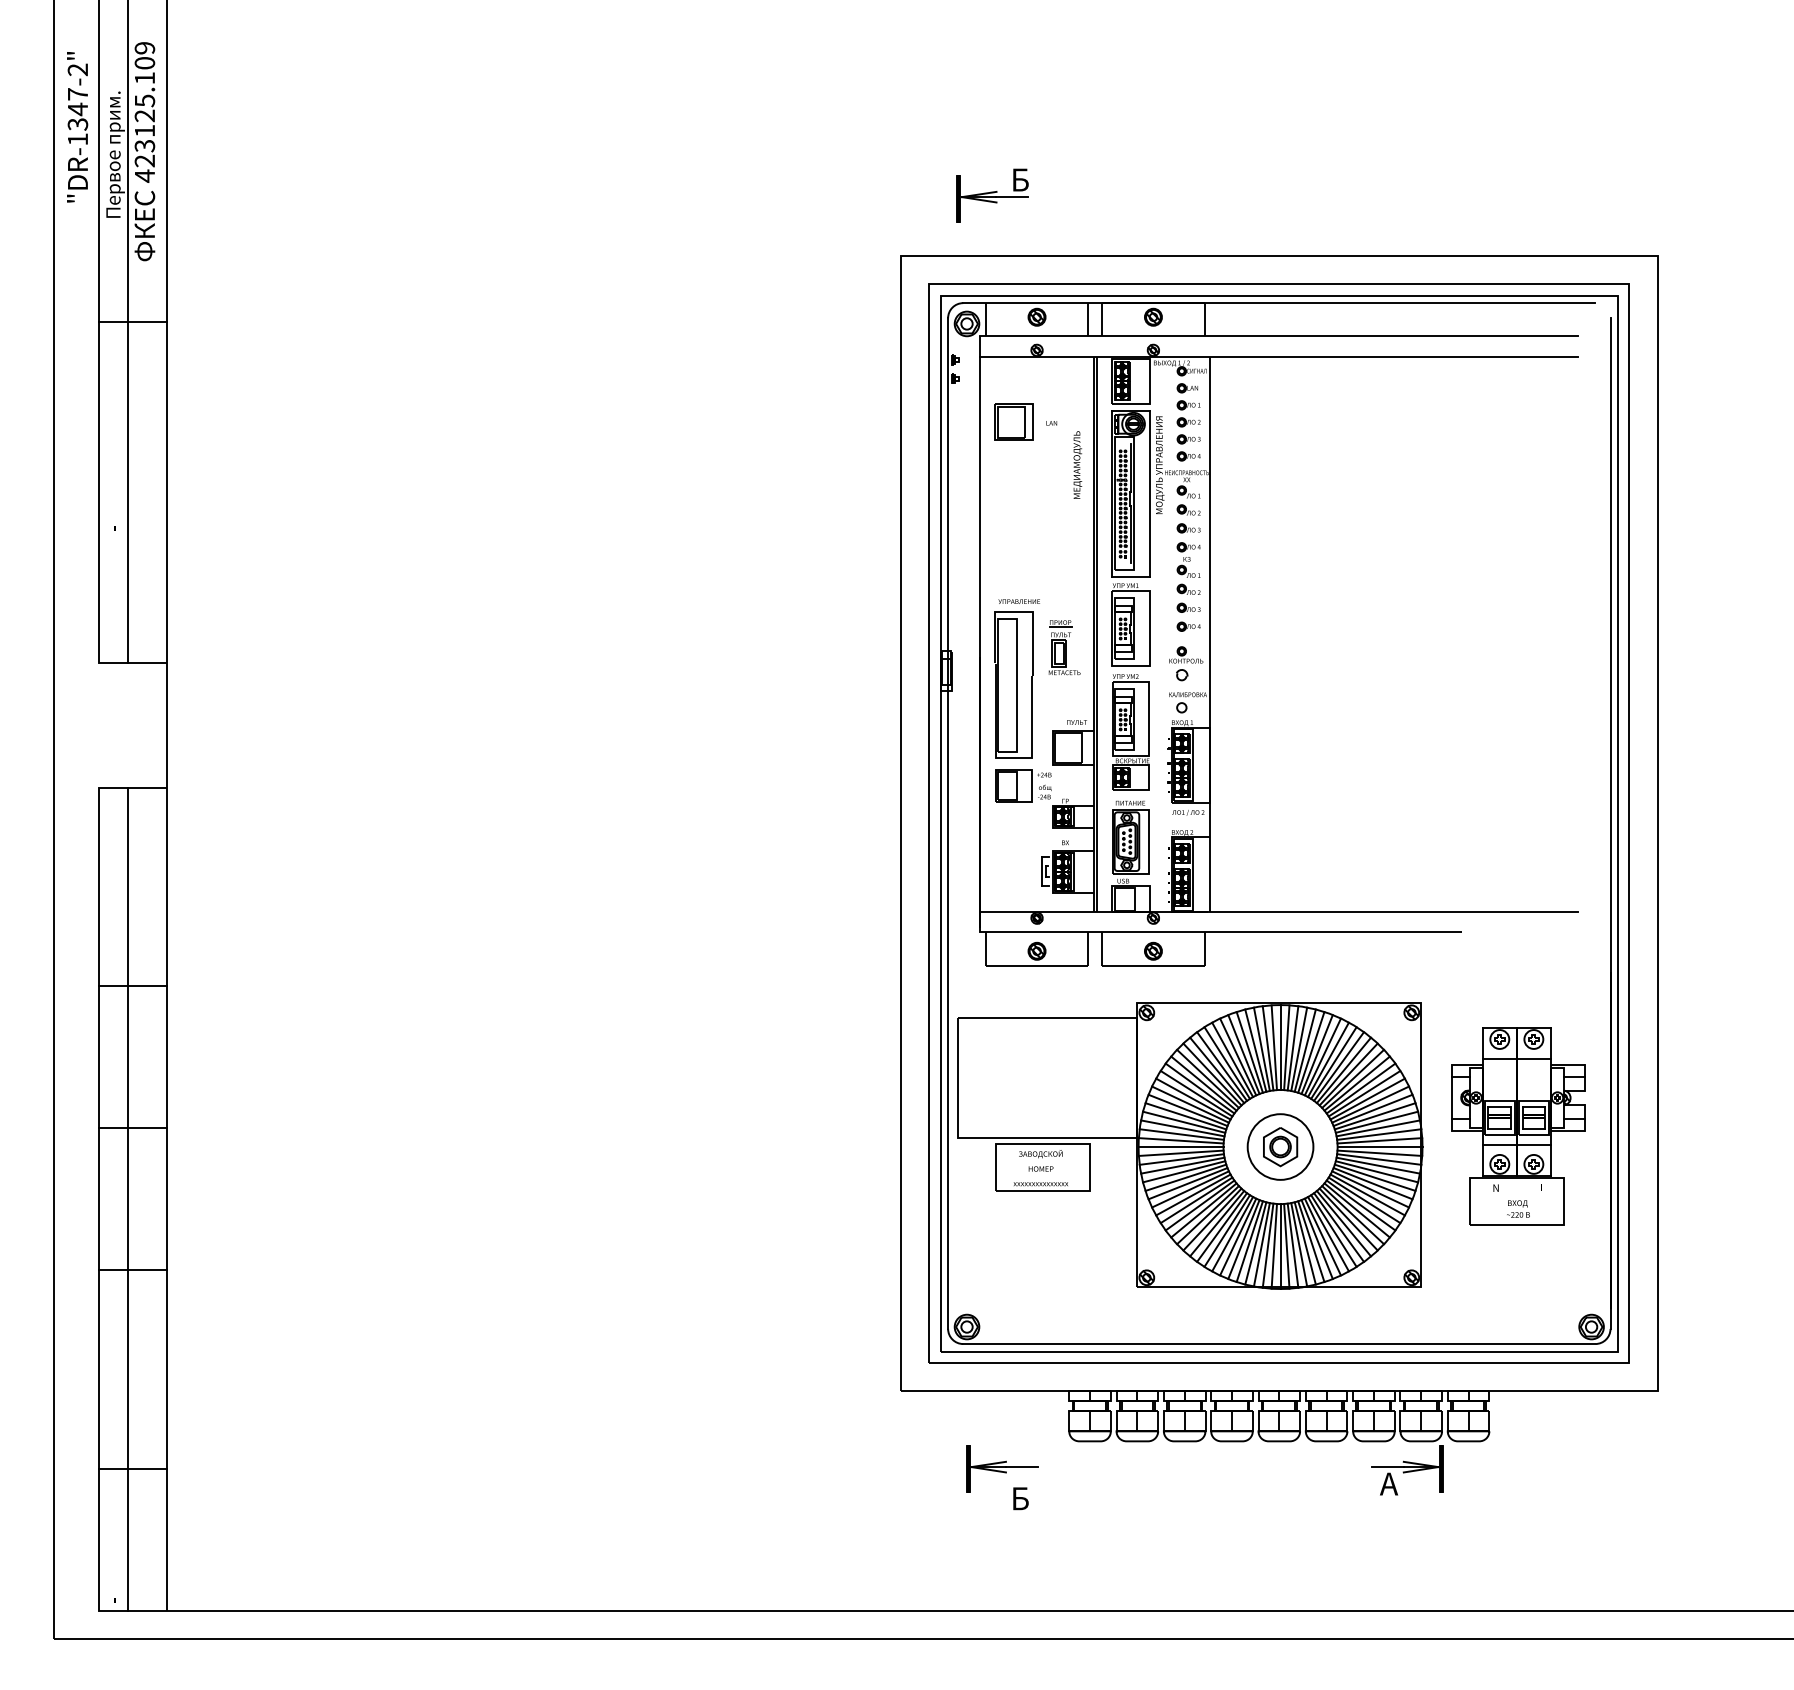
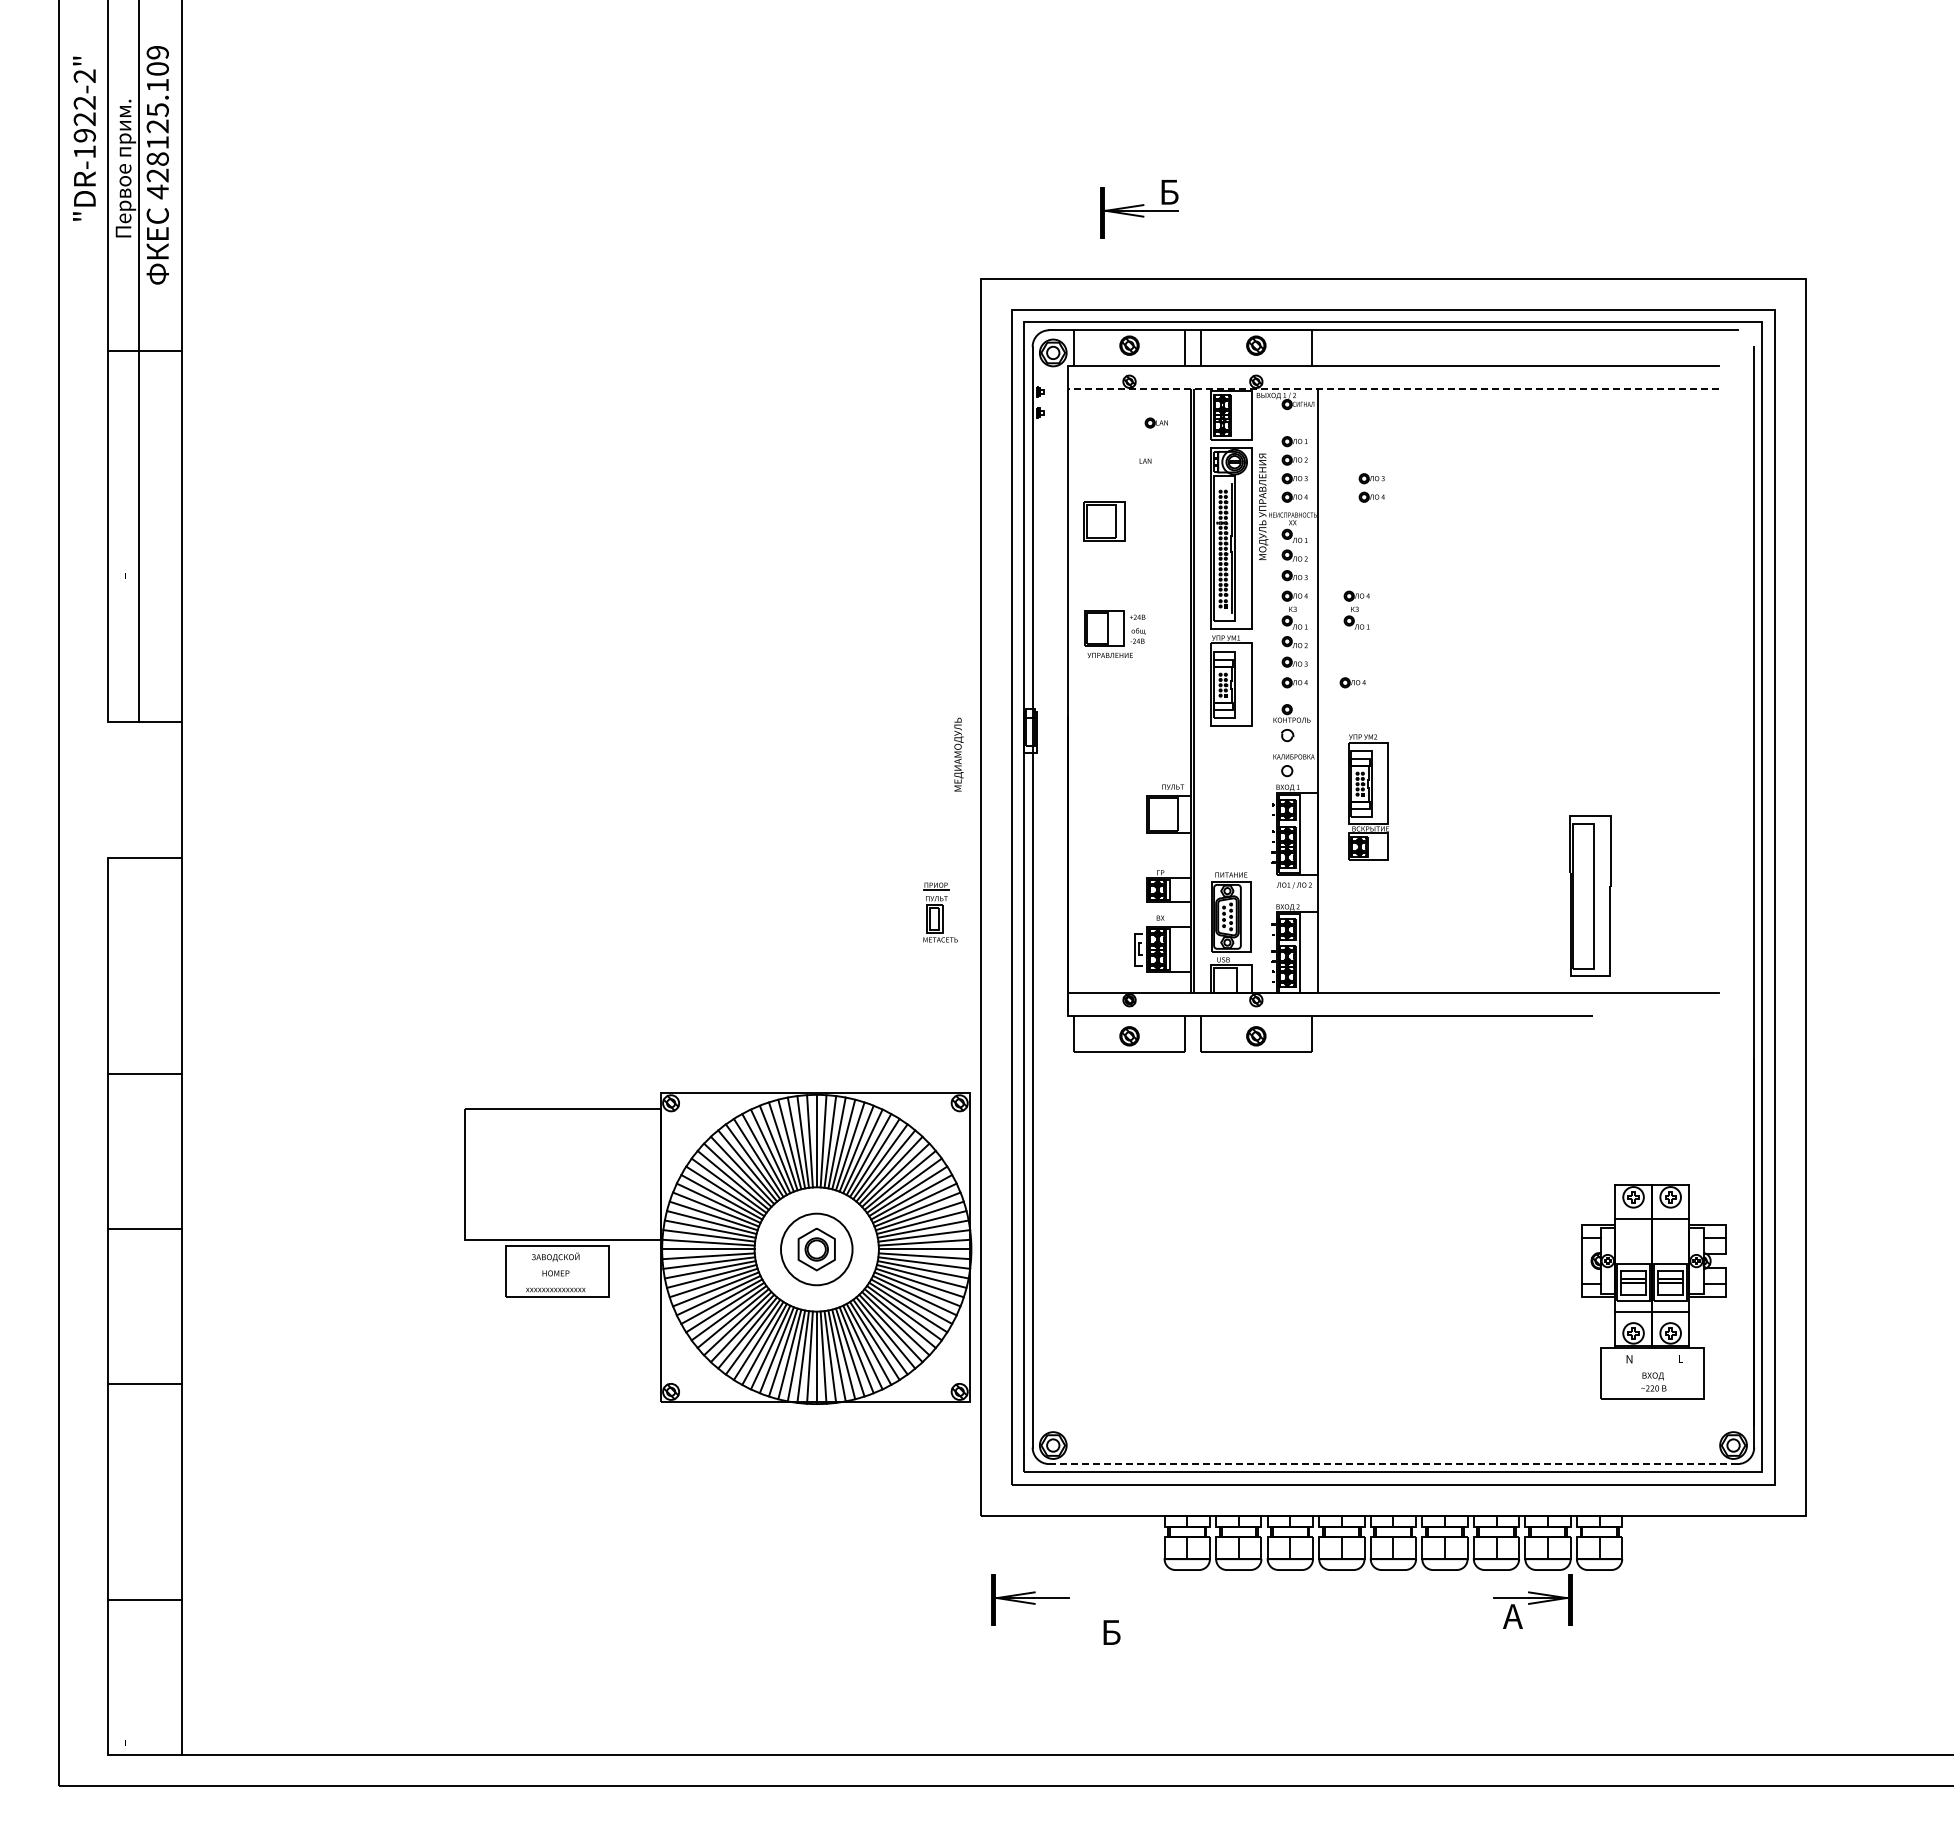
text: (77, 109) -> (84, 119), "DR-1347-2" -> "DR-1922-2"
text: (144, 146) -> (157, 159), 423125.109 -> 428125.109
part: (992, 195) -> (1139, 209), moved
line: (1279, 357) -> (1393, 389), solid -> dashed
part: (1186, 387) -> (1155, 422), moved
part: (1014, 422) -> (1104, 521), moved
part: (1259, 447) -> (1371, 487), added
text: (1077, 464) -> (958, 754), moved
part: (1245, 559) -> (1356, 609), added
part: (1241, 626) -> (1352, 682), added
part: (1064, 647) -> (940, 912), moved
part: (1014, 684) -> (1590, 895), moved
part: (1130, 732) -> (1368, 797), moved
part: (1023, 785) -> (1114, 628), moved
part: (1518, 1125) -> (1653, 1291), moved
part: (1190, 1146) -> (718, 1248), moved
line: (128, 1198) -> (139, 1305), removed
line: (1279, 1344) -> (1393, 1464), solid -> dashed
part: (1002, 1468) -> (1030, 1599), moved

